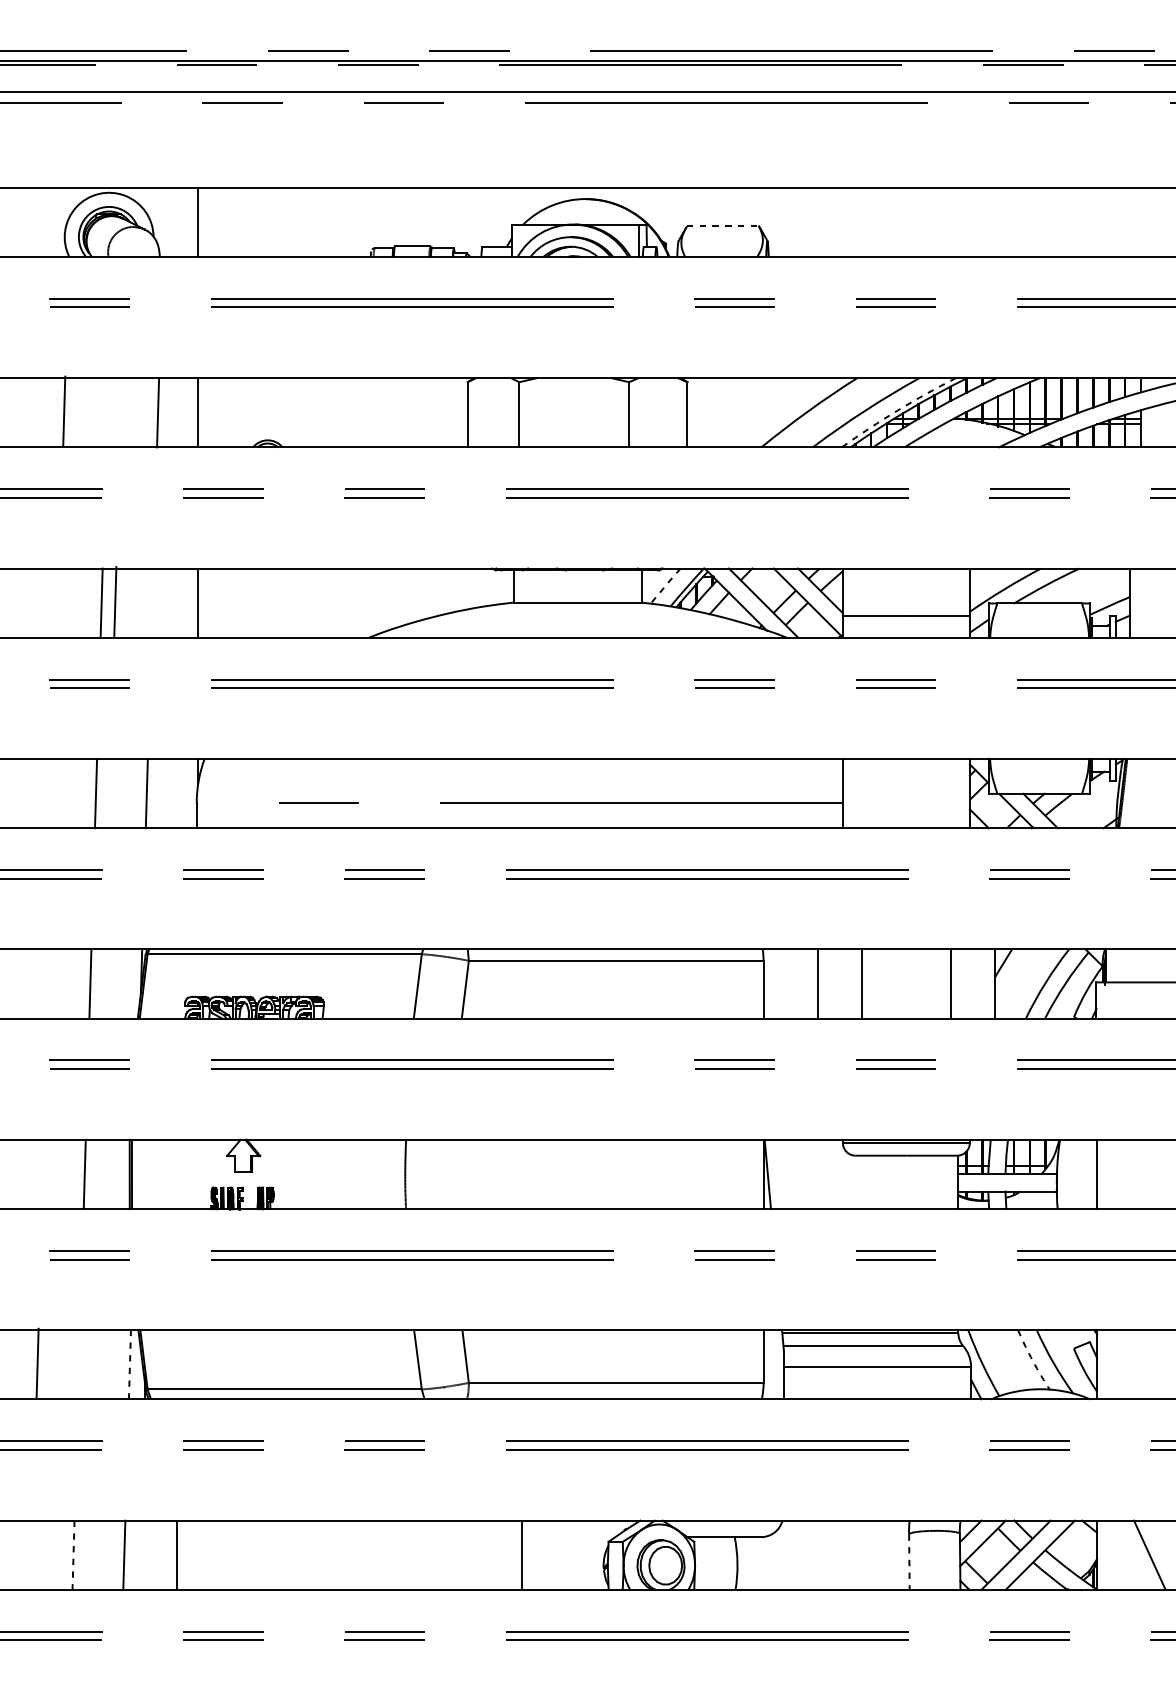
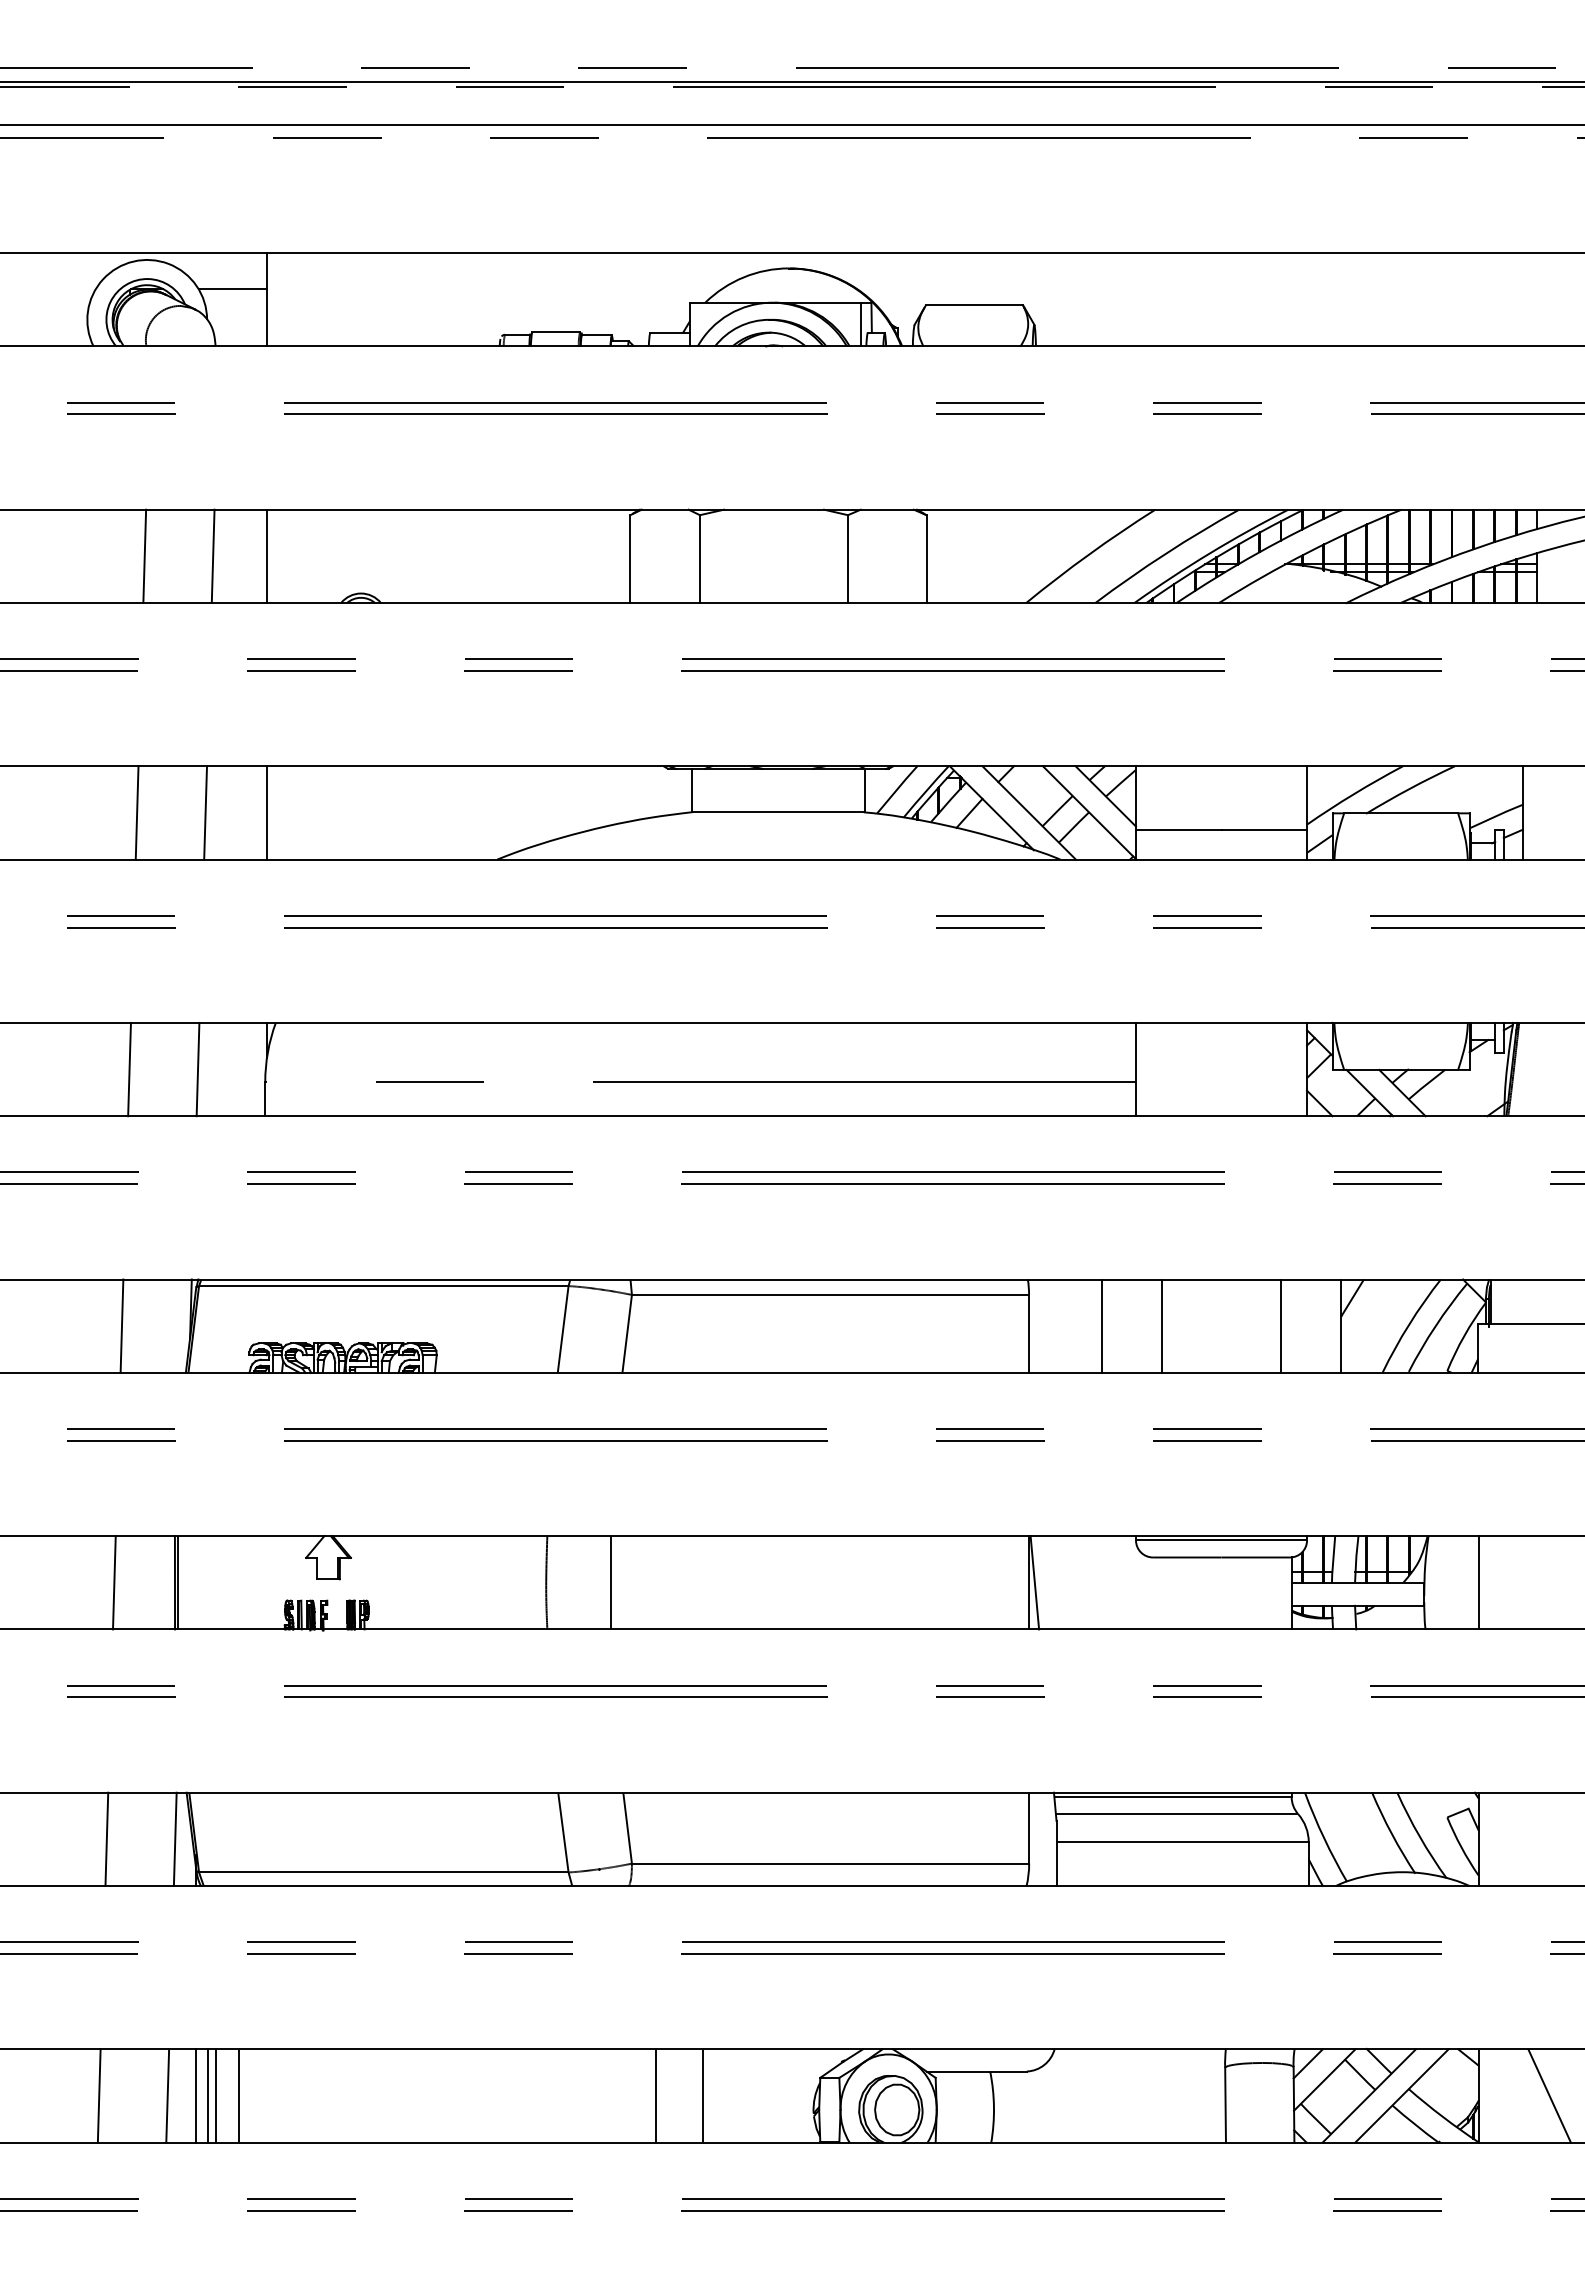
line: (172, 214) -> (232, 289), added
line: (723, 226) -> (975, 305), dashed -> solid
arc: (897, 410) -> (1209, 553), dashed -> solid
line: (64, 411) -> (144, 556), moved
line: (665, 585) -> (897, 789), dashed -> solid
line: (115, 601) -> (205, 812), moved
line: (453, 1174) -> (611, 1582), added
arc: (1032, 1361) -> (1391, 1834), dashed -> solid
line: (37, 1363) -> (106, 1839), moved
line: (130, 1364) -> (175, 1839), dashed -> solid
line: (73, 1554) -> (99, 2095), dashed -> solid
line: (144, 1554) -> (195, 2095), added
line: (154, 1554) -> (208, 2095), added
line: (159, 1554) -> (215, 2095), added
line: (487, 1554) -> (656, 2095), added
line: (909, 1562) -> (1225, 2105), dashed -> solid

